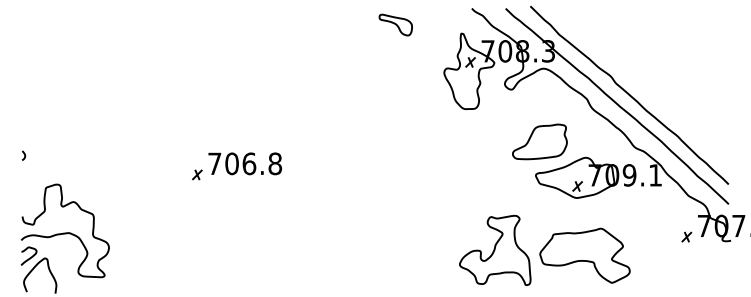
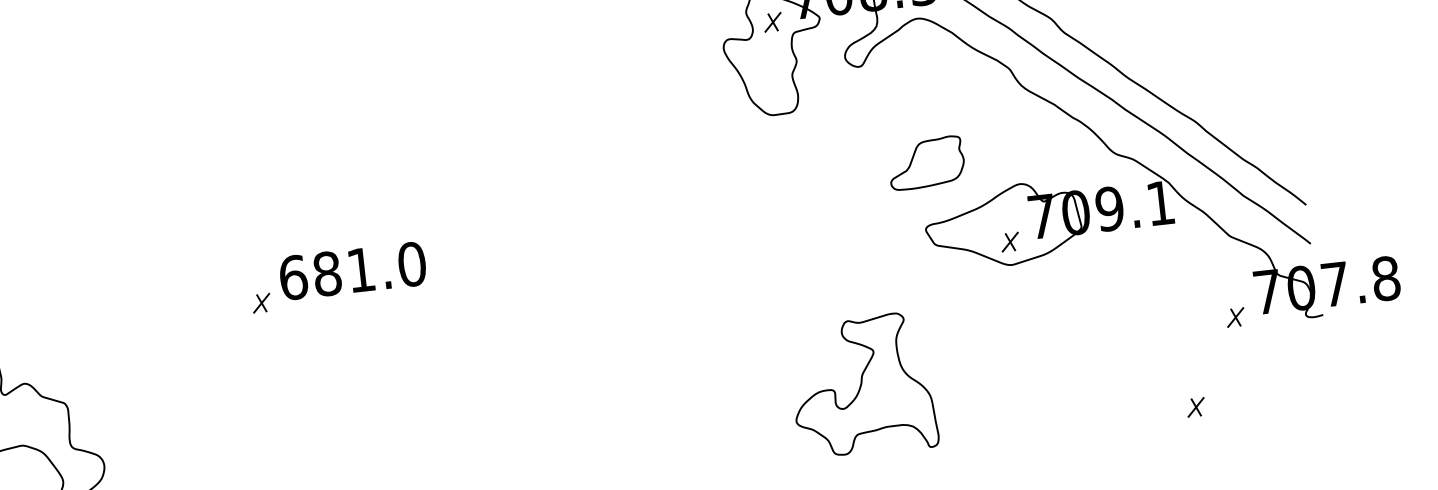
part: (539, 141) -> (925, 162), size x0.7
text: (245, 163) -> (353, 270), 706.8 -> 681.0
part: (584, 255) -> (1038, 376), removed
part: (661, 279) -> (1195, 406), added

